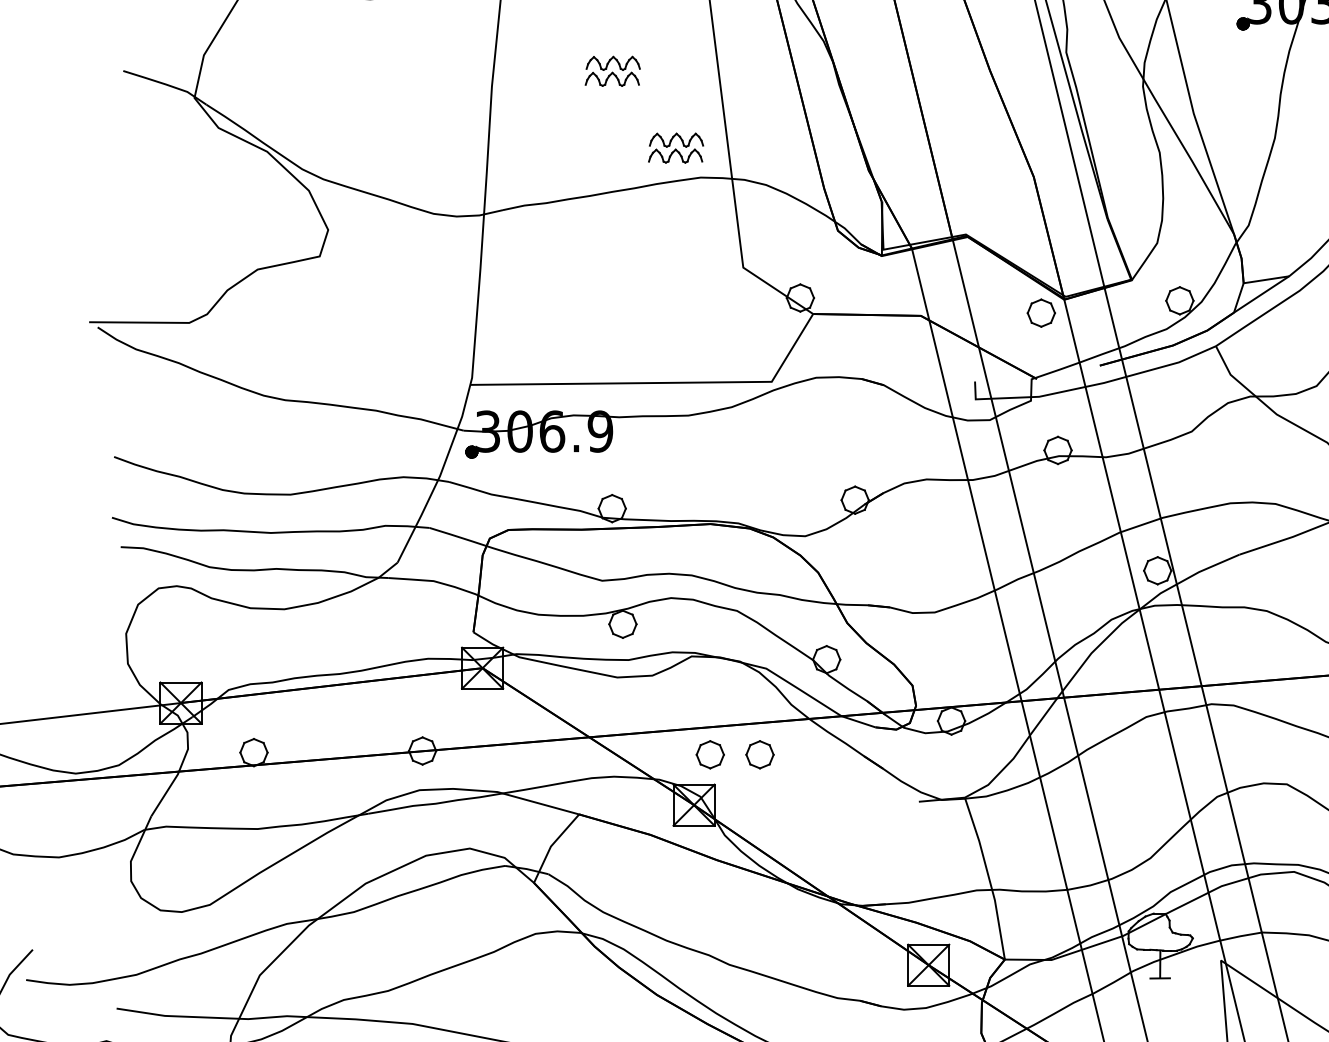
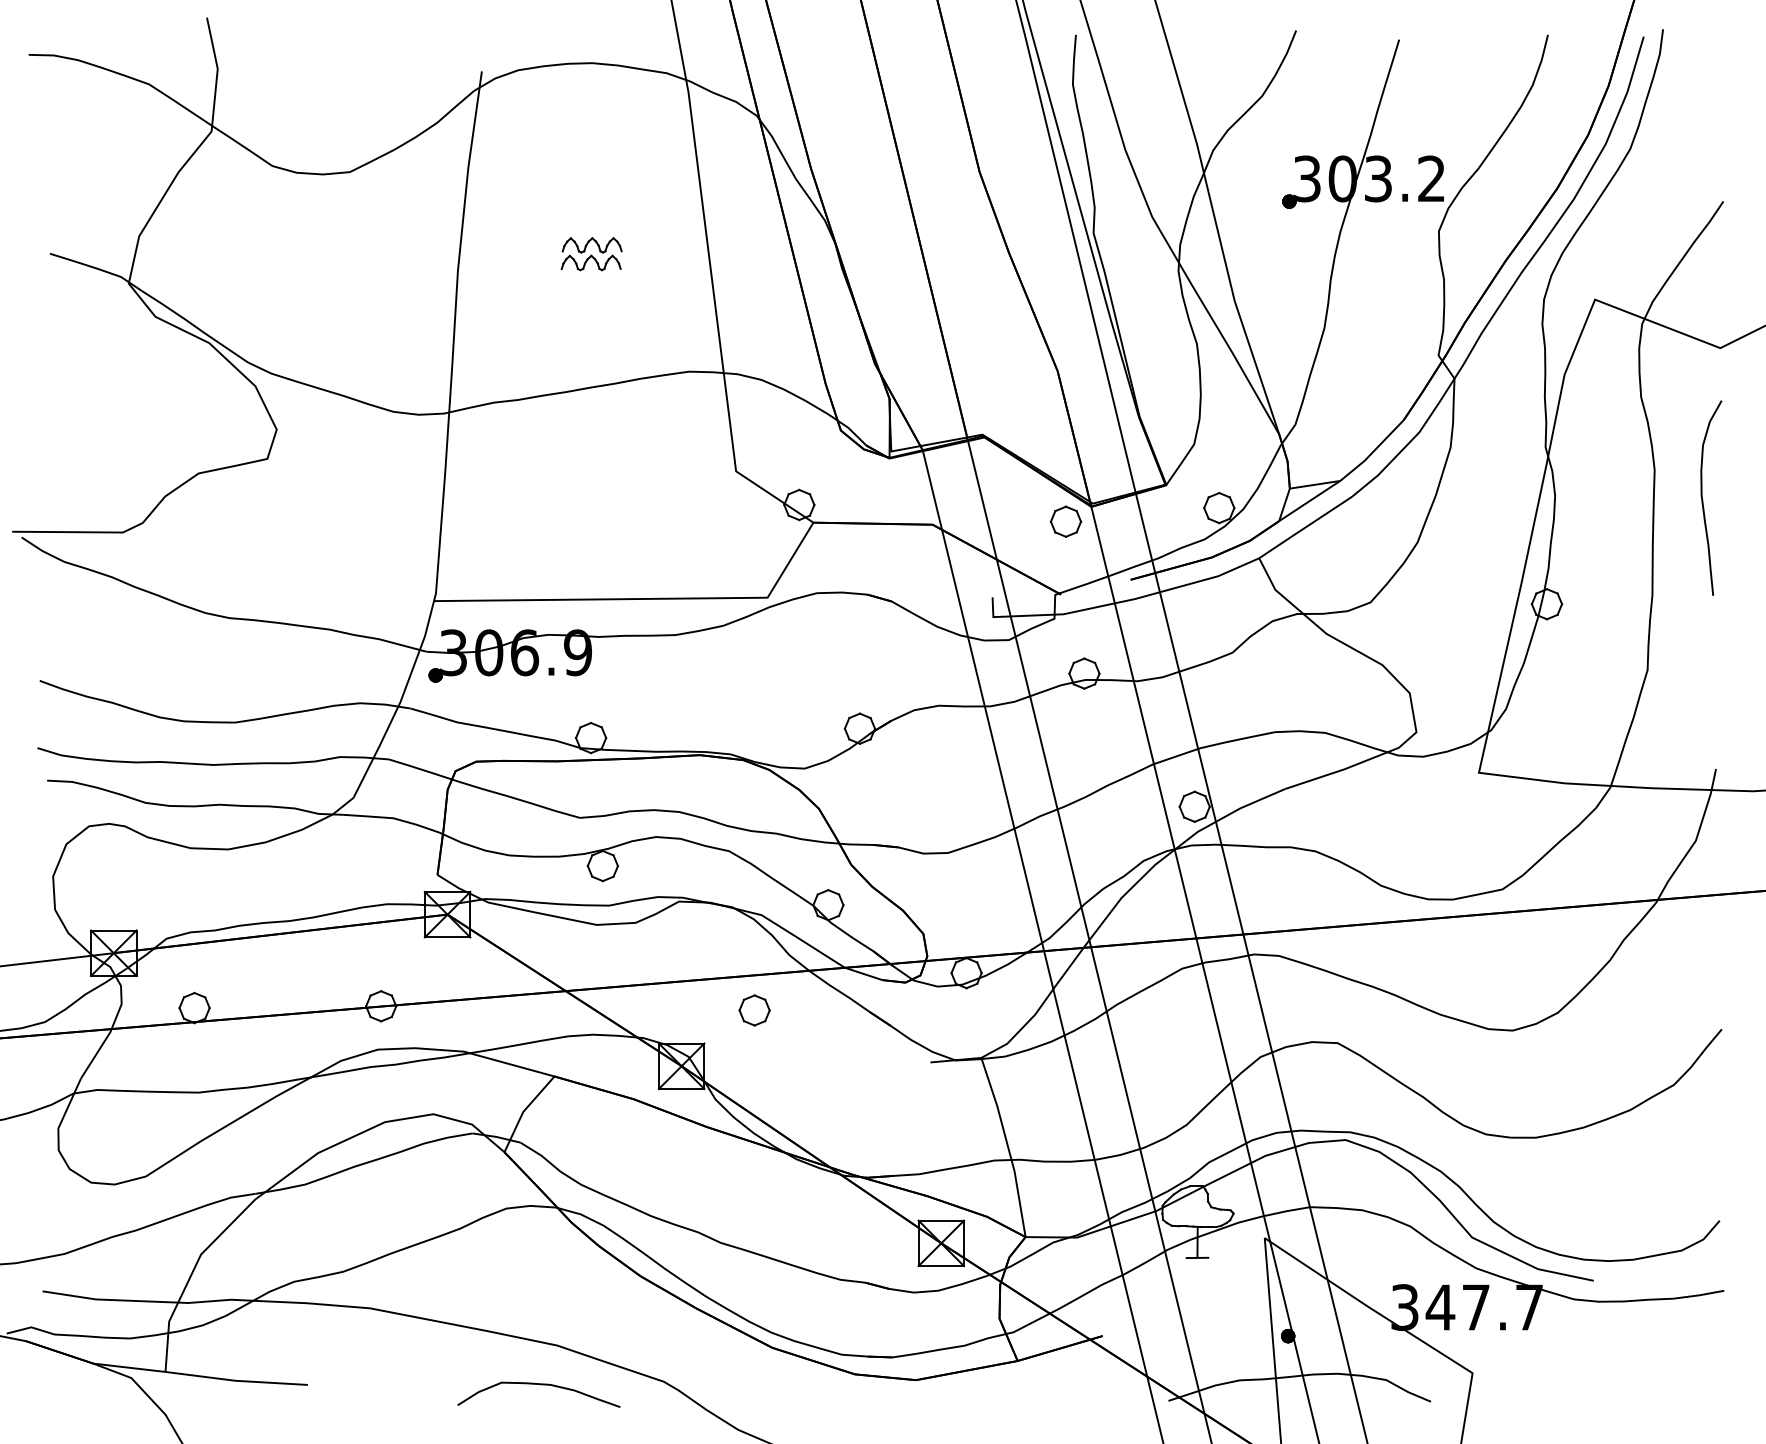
part: (675, 148) -> (661, 339), removed
part: (710, 754) -> (699, 1010), removed

